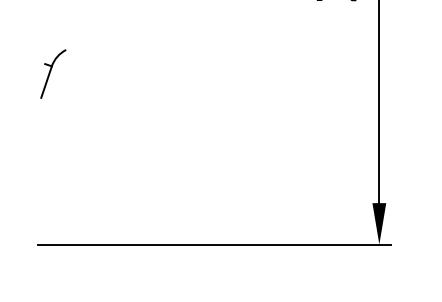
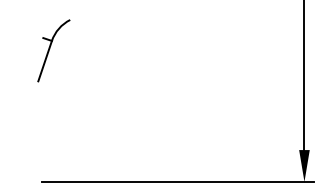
part: (53, 73) -> (53, 50), size x1.67

